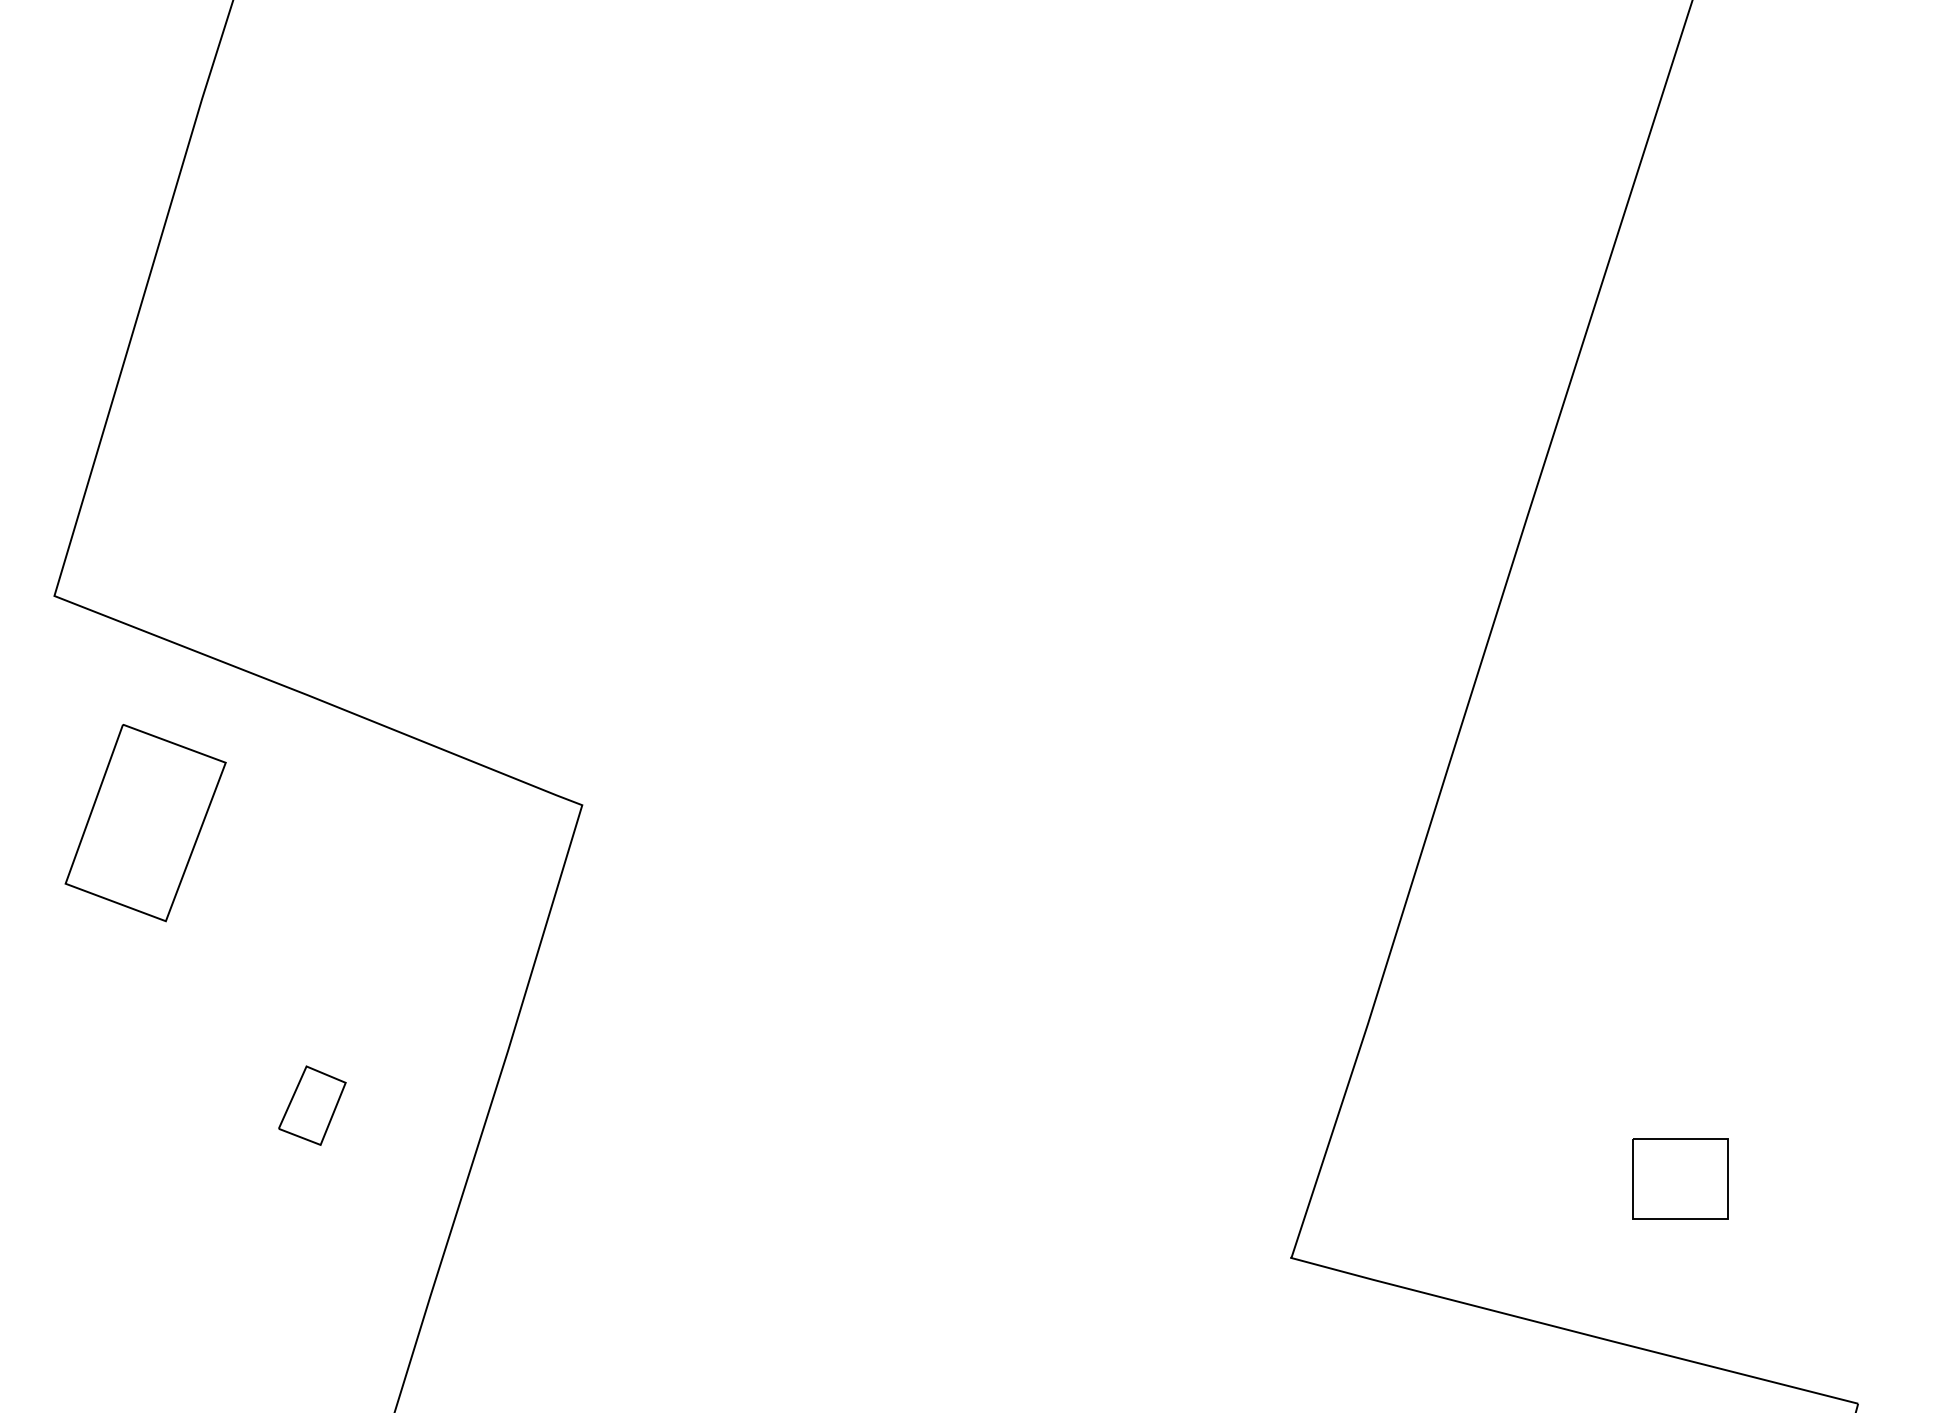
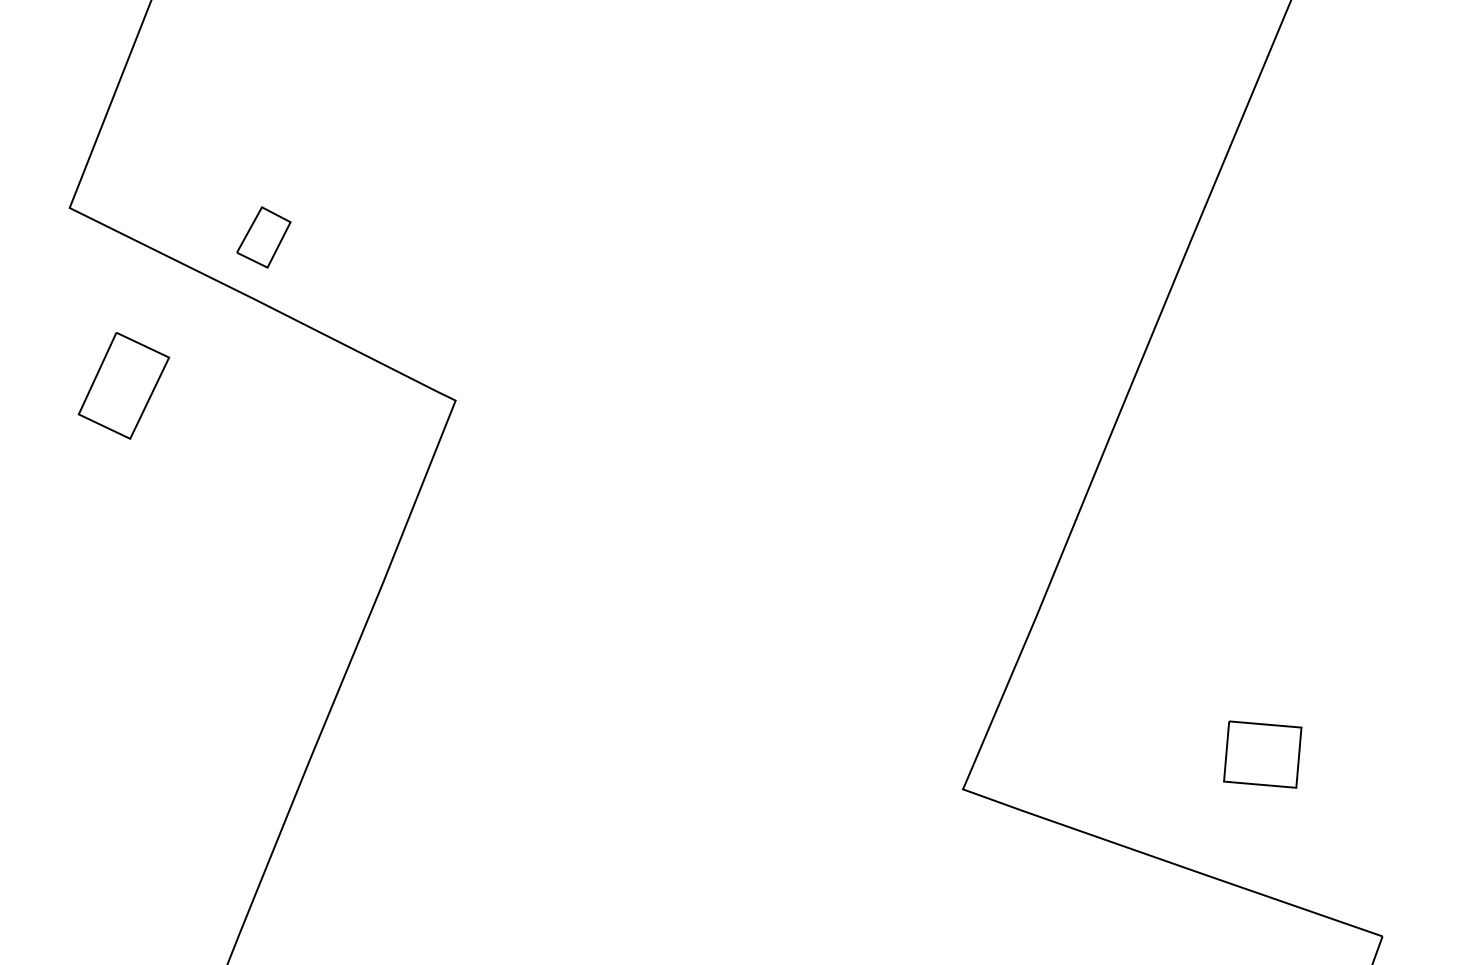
part: (145, 823) -> (123, 386), size x0.7
part: (312, 1105) -> (263, 237), moved

